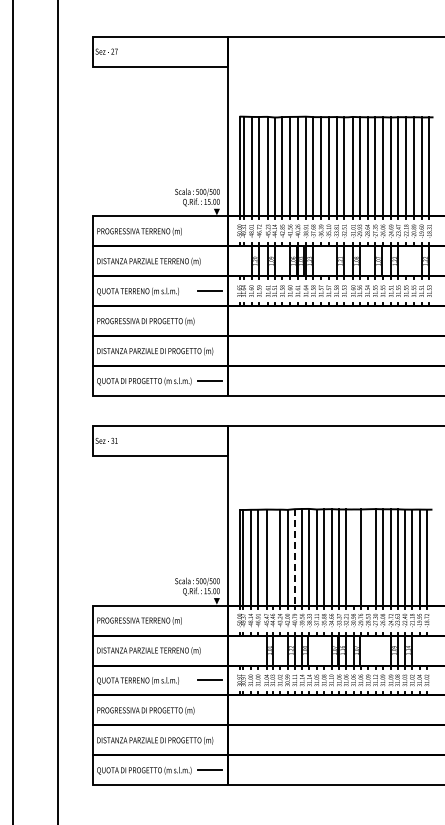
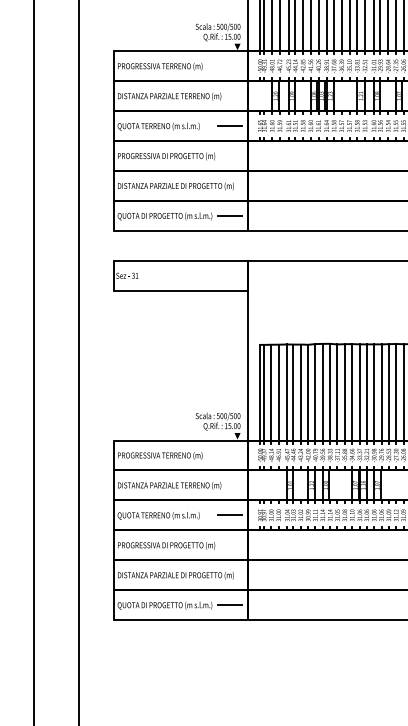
line: (272, 557) -> (293, 392), added
line: (294, 557) -> (315, 392), dashed -> solid
line: (353, 557) -> (374, 392), added
line: (368, 557) -> (389, 392), added

